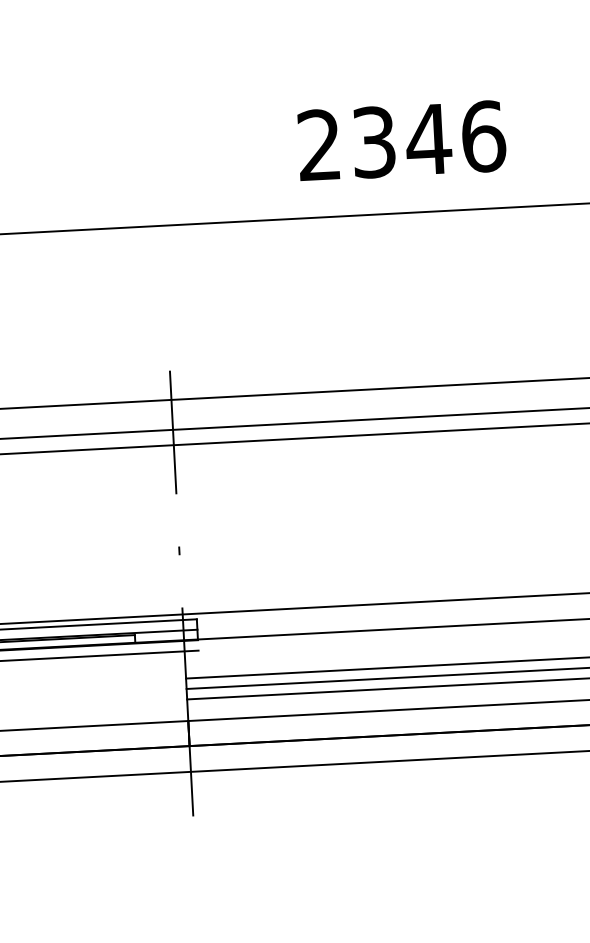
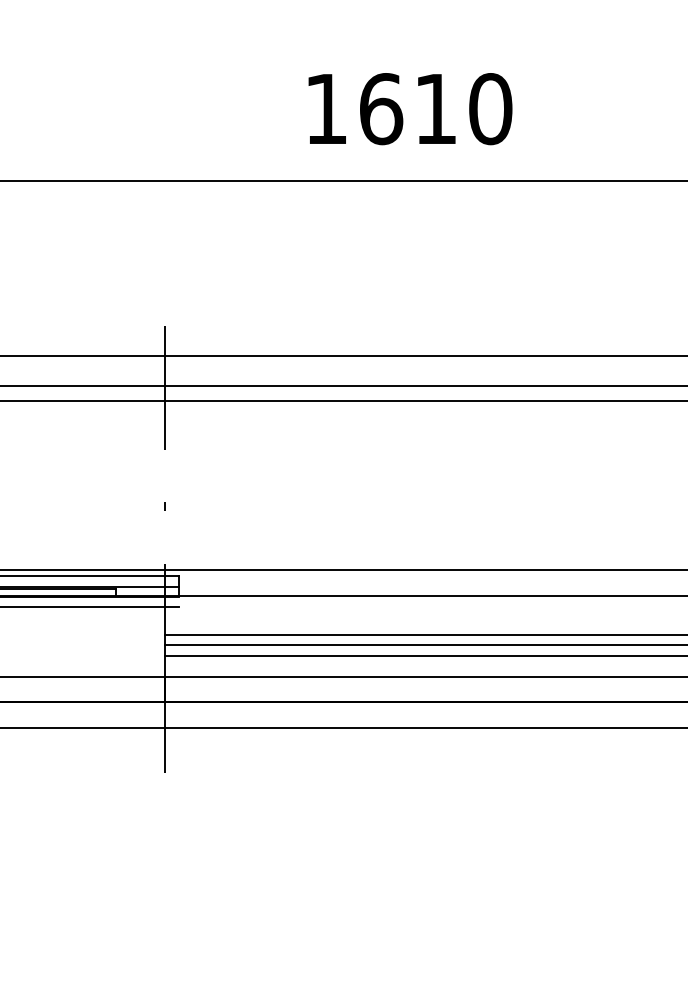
text: (401, 141) -> (408, 109), 2346 -> 1610

